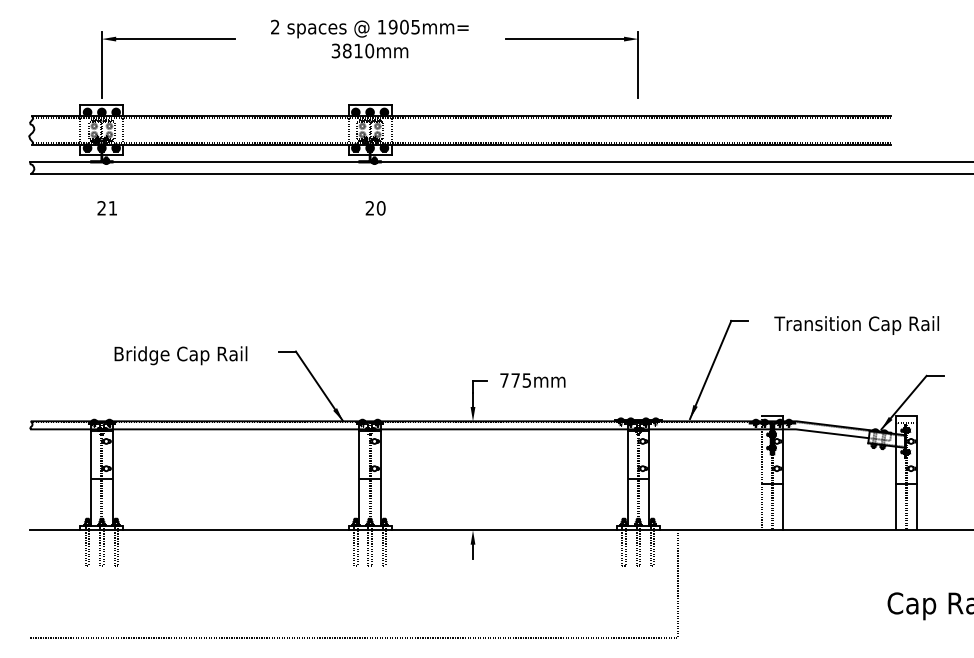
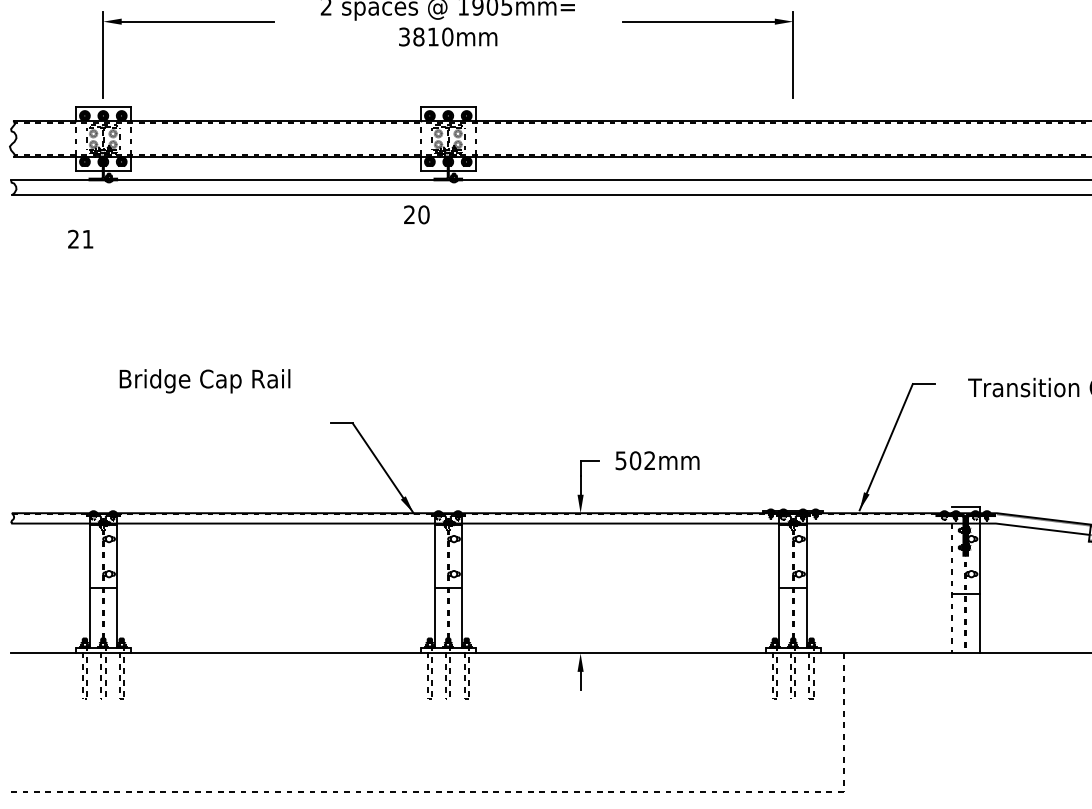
text: (106, 208) -> (79, 239), moved
text: (375, 208) -> (416, 215), moved
text: (180, 355) -> (204, 380), moved
text: (515, 380) -> (635, 460), 775mm -> 502mm

